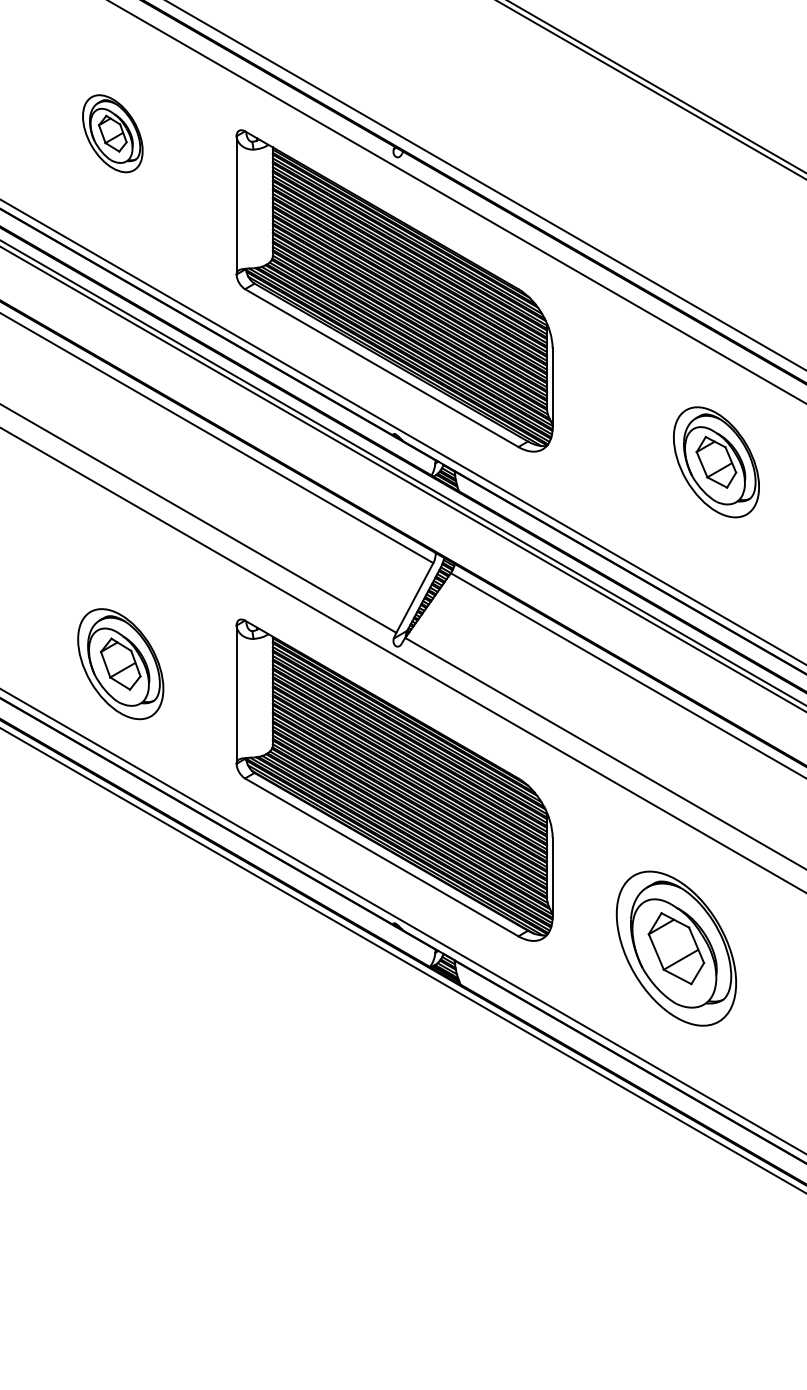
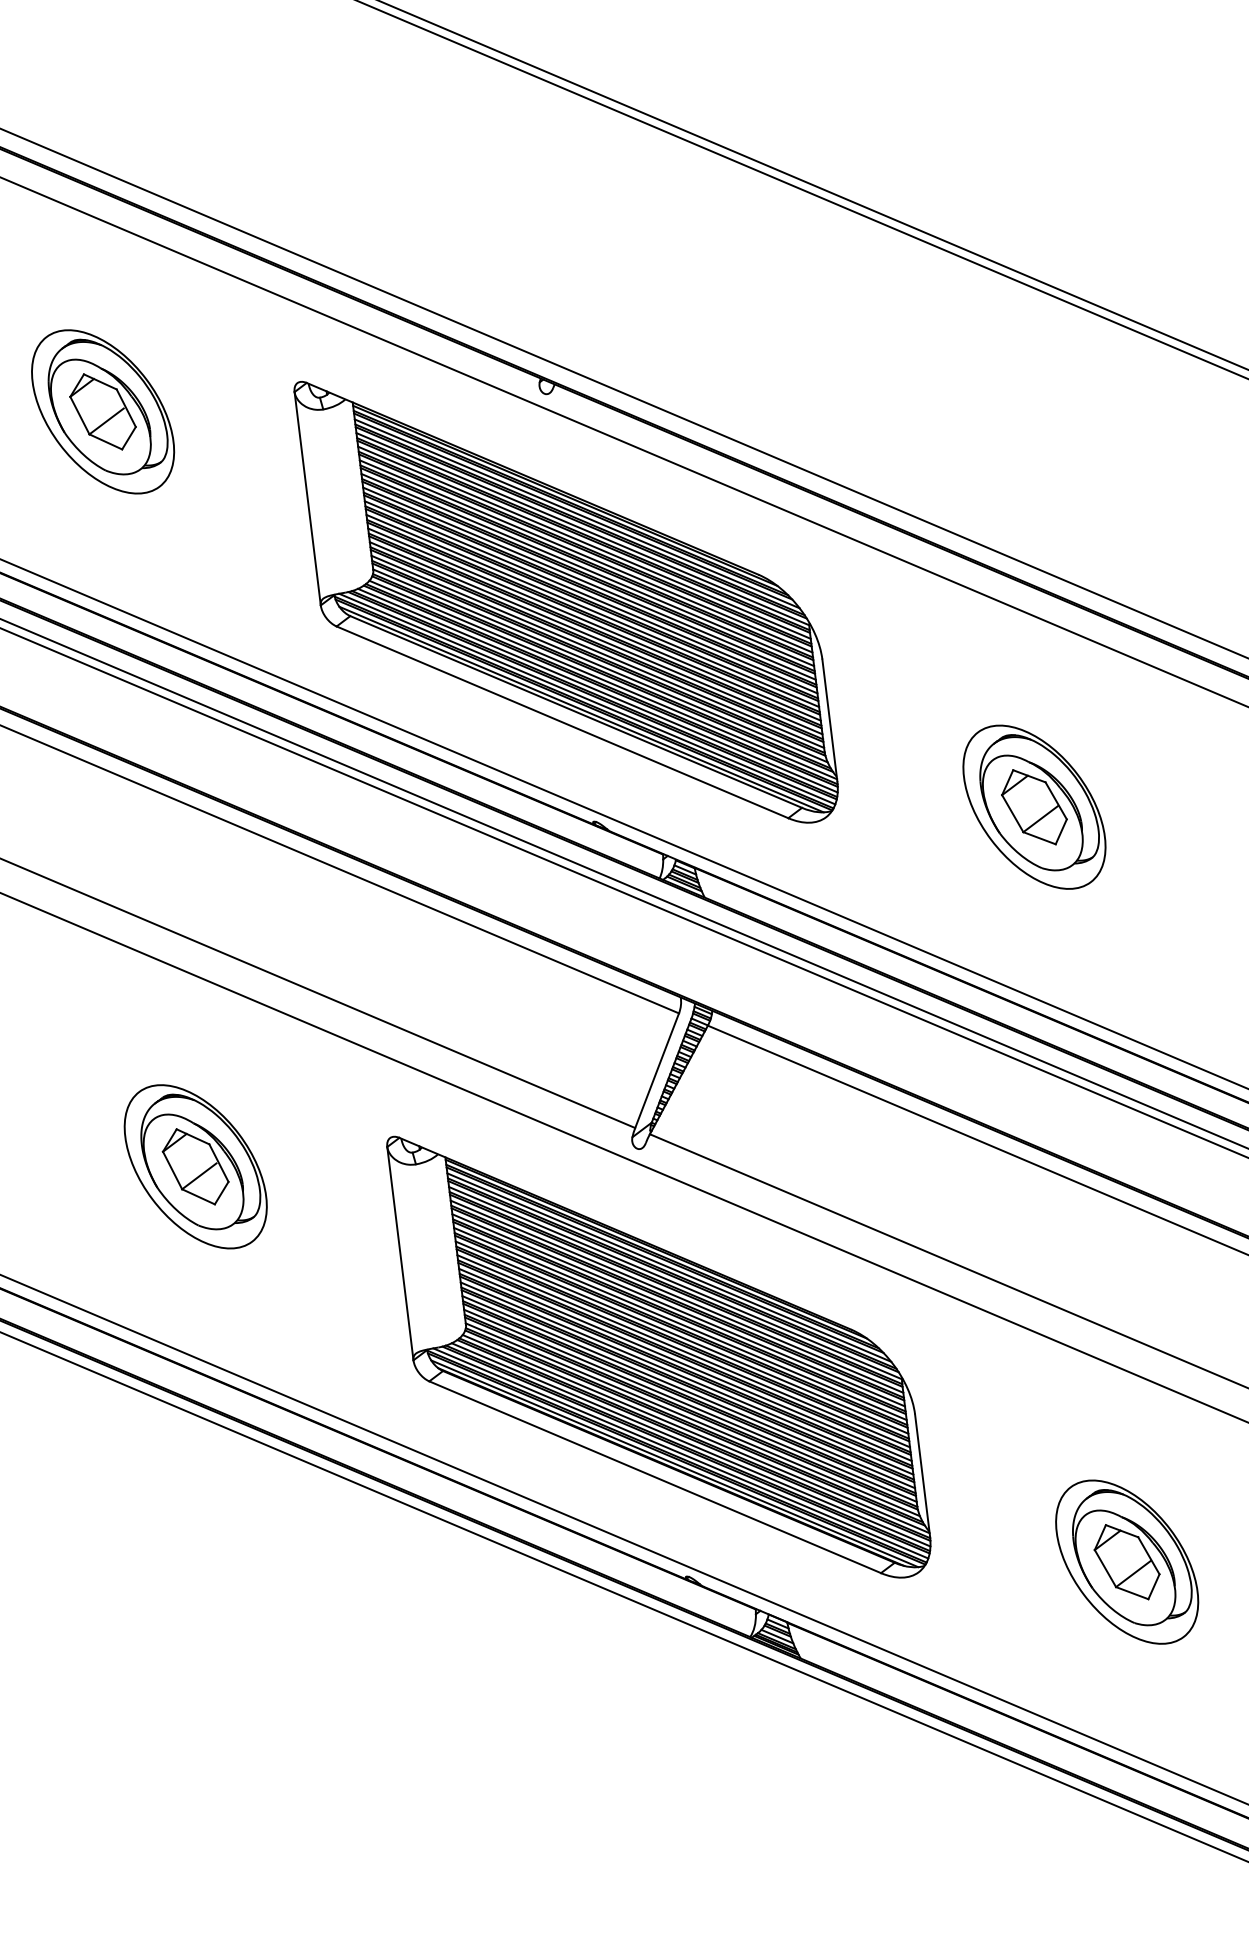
part: (112, 133) -> (102, 411), size x1.43
part: (716, 462) -> (1034, 807), moved
part: (120, 664) -> (195, 1167), moved
part: (676, 948) -> (1127, 1561), size x0.71

